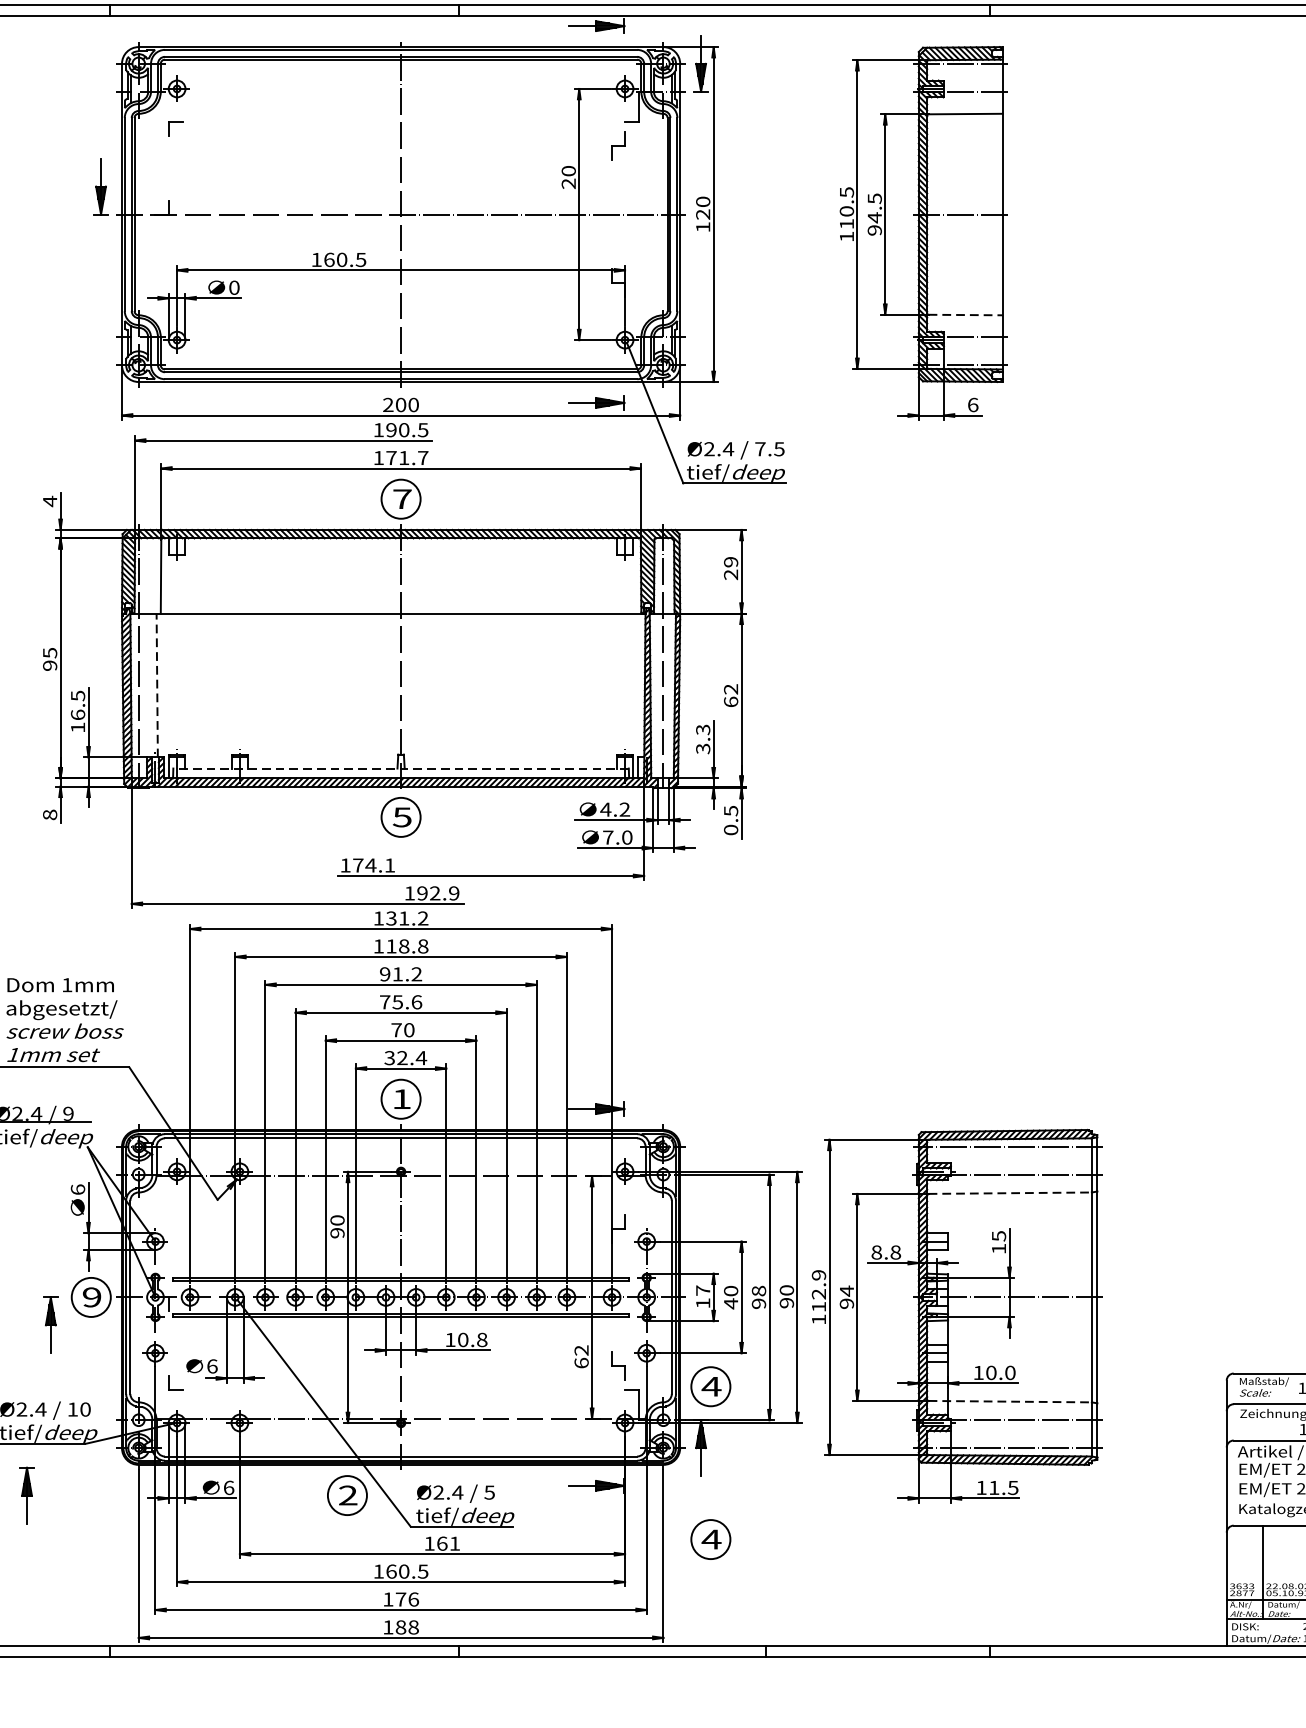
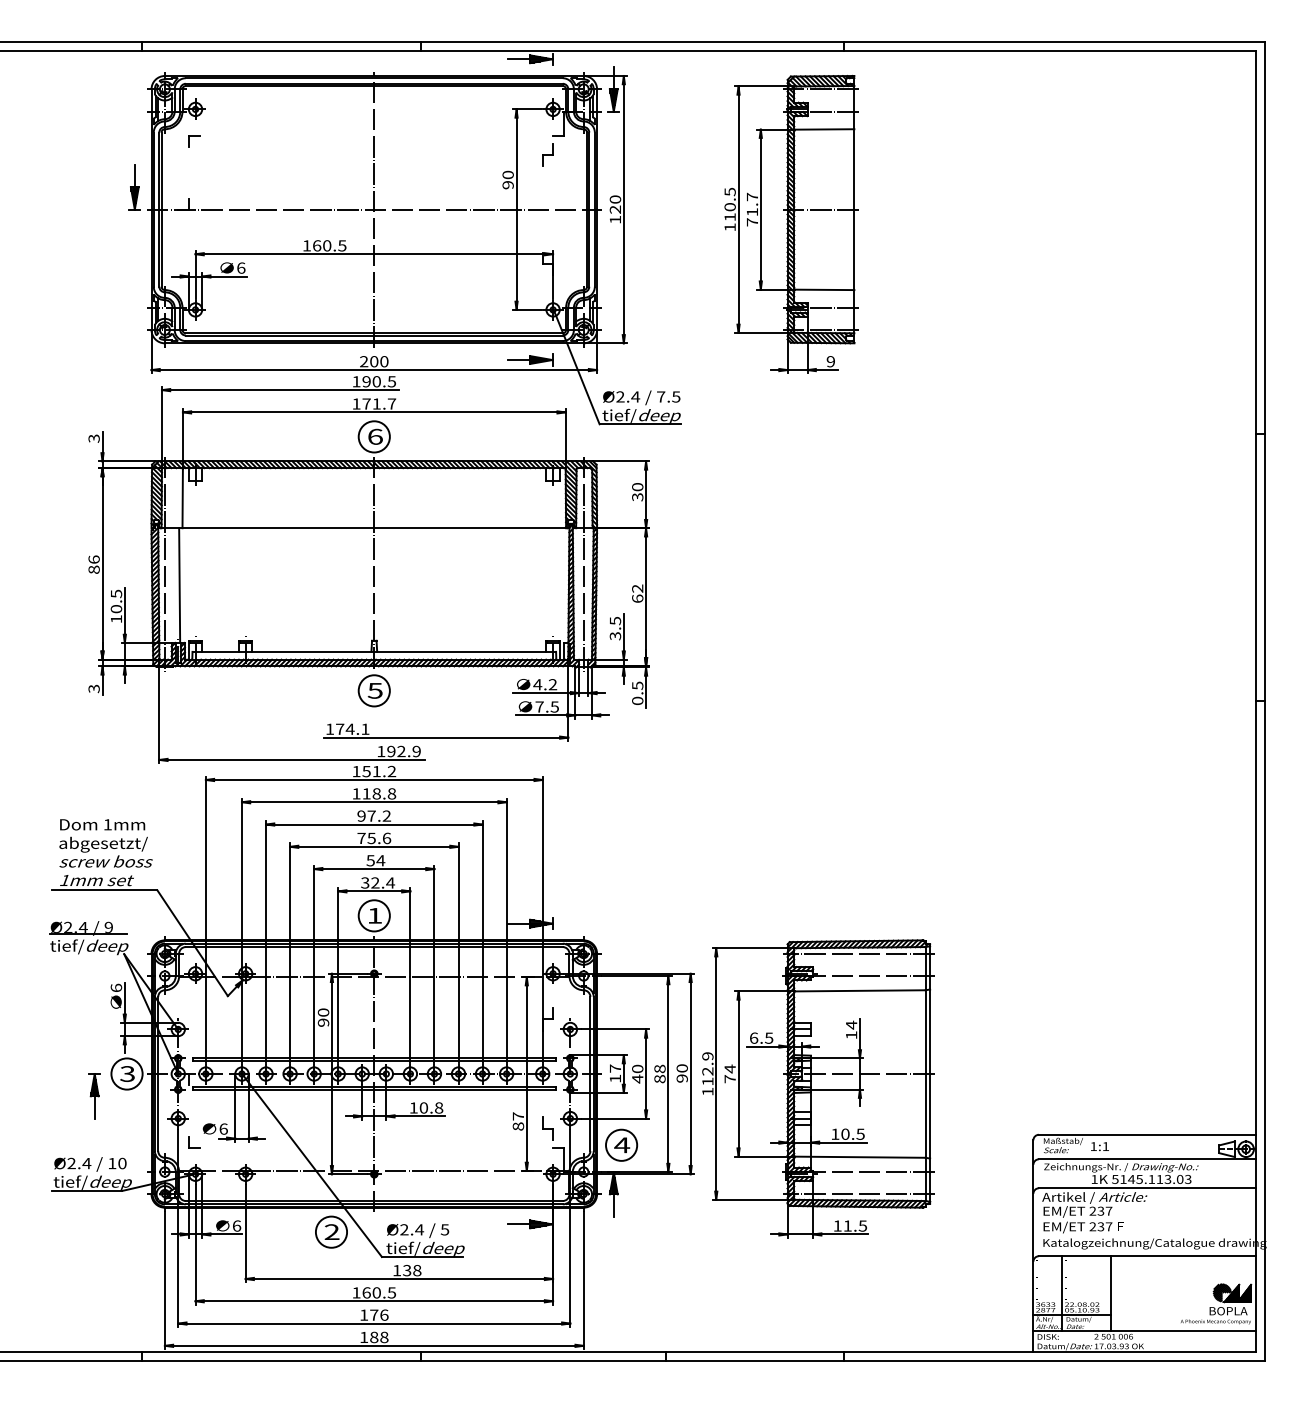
text: (569, 184) -> (508, 185), 20 -> 90
text: (874, 214) -> (752, 209), 94.5 -> 71.7
text: (234, 287) -> (241, 267), 0 -> 6
line: (965, 314) -> (824, 289), dashed -> solid
text: (972, 404) -> (830, 361), 6 -> 9
text: (402, 498) -> (375, 436), 7 -> 6
text: (49, 501) -> (93, 438), 4 -> 3
text: (730, 568) -> (637, 492), 29 -> 30
text: (49, 659) -> (93, 564), 95 -> 86
line: (157, 685) -> (179, 585), dashed -> solid
text: (76, 714) -> (115, 608), 16.5 -> 10.5
text: (701, 729) -> (614, 620), 3.3 -> 3.5
line: (401, 768) -> (374, 651), dashed -> solid
text: (49, 814) -> (93, 688), 8 -> 3
text: (626, 836) -> (554, 706), 7.0 -> 7.5
text: (391, 917) -> (366, 770), 131.2 -> 151.2
text: (397, 973) -> (371, 815), 91.2 -> 97.2
text: (402, 1029) -> (375, 860), 70 -> 54
line: (1011, 1192) -> (861, 990), dashed -> solid
text: (998, 1235) -> (851, 1024), 15 -> 14
text: (886, 1251) -> (761, 1037), 8.8 -> 6.5
text: (91, 1296) -> (127, 1073), 9 -> 3
text: (758, 1304) -> (659, 1079), 98 -> 88
text: (846, 1304) -> (729, 1079), 94 -> 74
text: (581, 1356) -> (518, 1121), 62 -> 87
text: (1010, 1371) -> (860, 1133), 10.0 -> 10.5
line: (1011, 1402) -> (861, 1157), dashed -> solid
part: (26, 1495) -> (75, 1232), removed
part: (710, 1538) -> (621, 1266), removed
text: (448, 1543) -> (412, 1270), 161 -> 138

